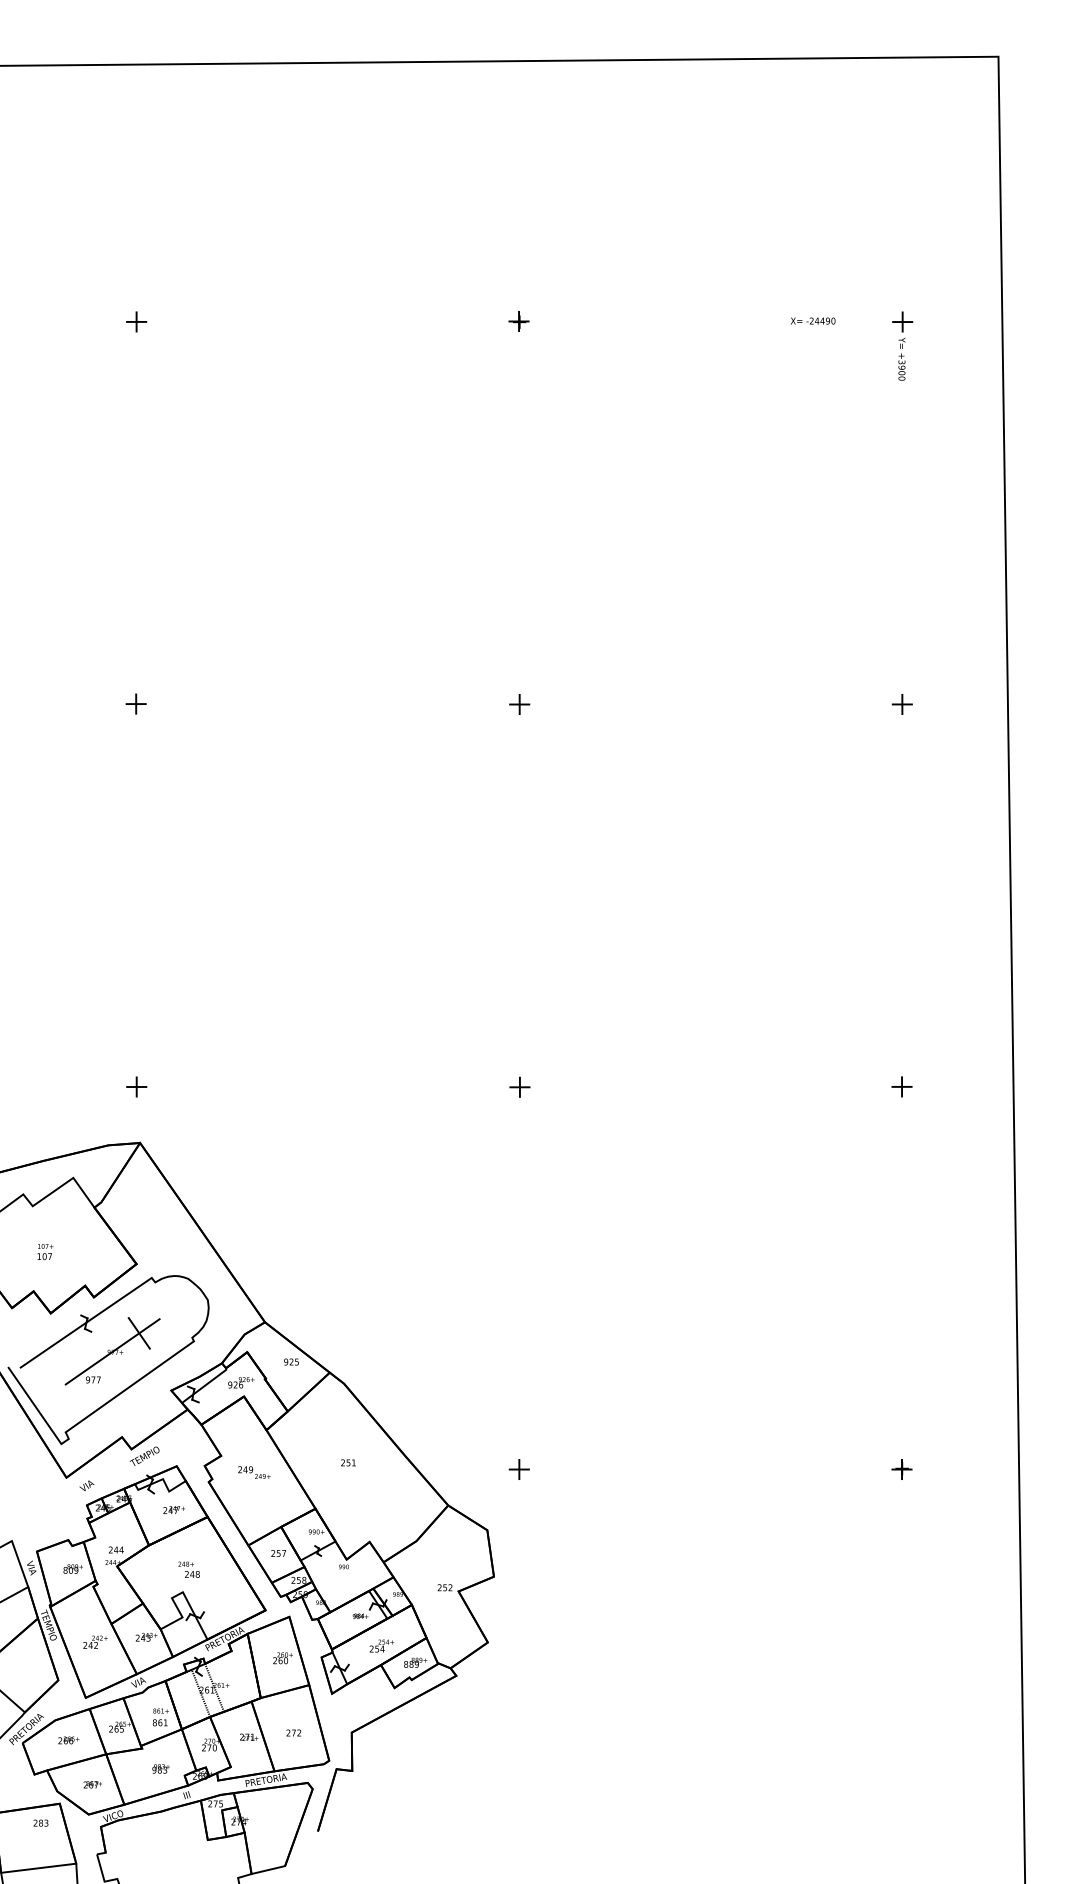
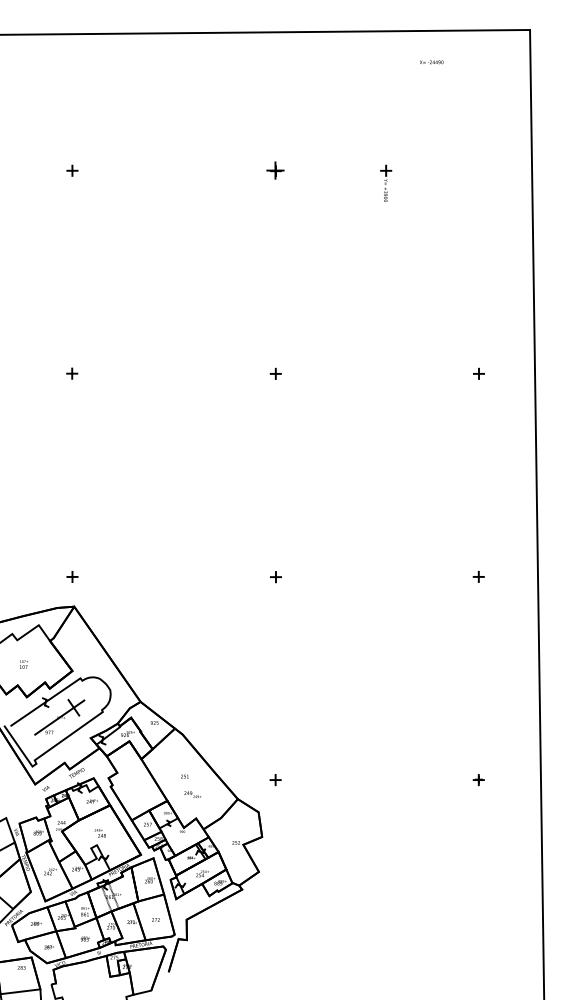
part: (519, 321) -> (275, 170), size x1.6
text: (812, 321) -> (431, 62), moved
part: (903, 343) -> (386, 182), moved
text: (253, 1472) -> (192, 794), moved

